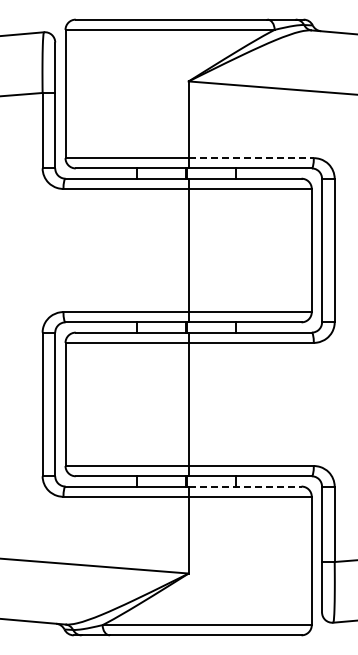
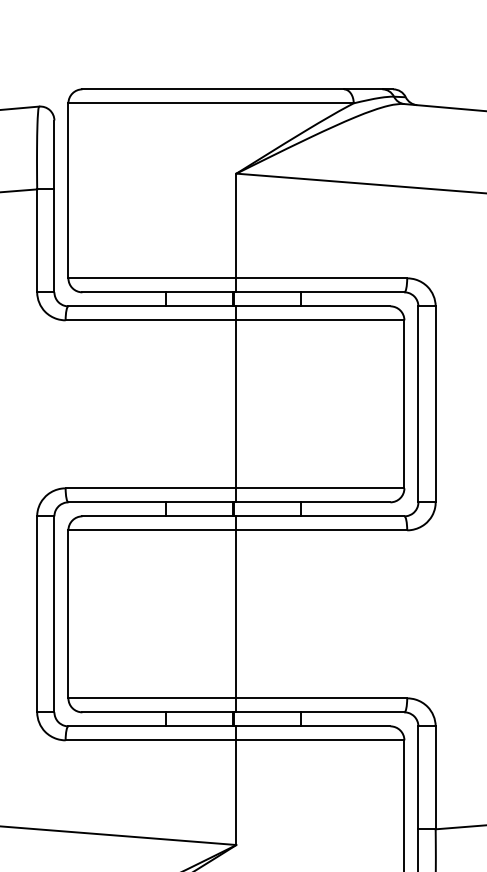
line: (251, 158) -> (322, 278), dashed -> solid
line: (245, 486) -> (313, 726), dashed -> solid

